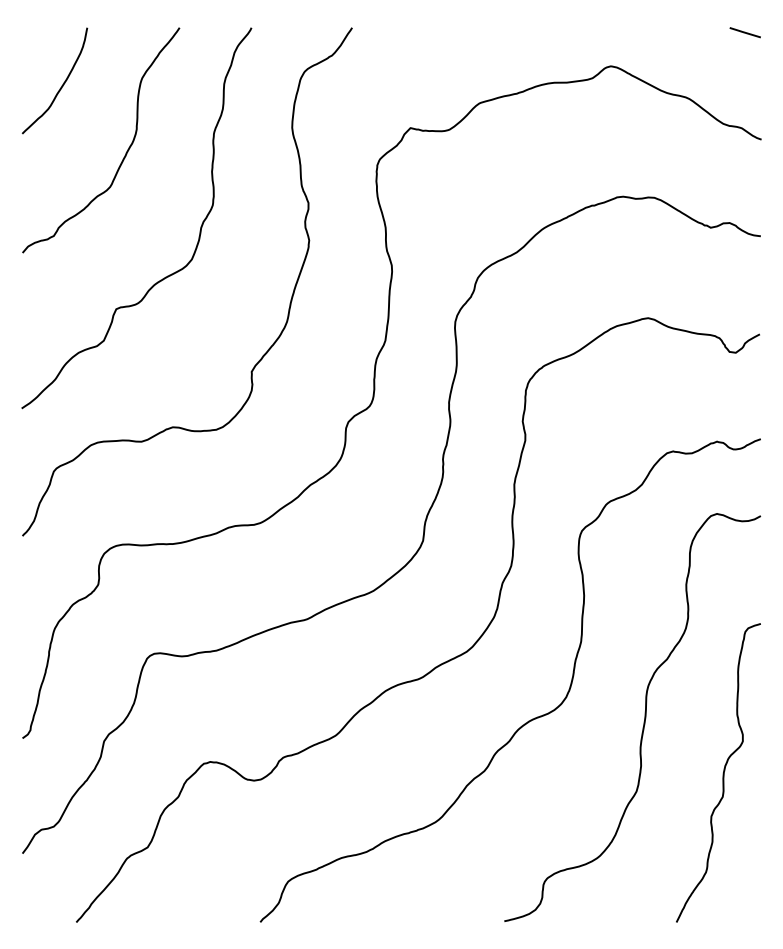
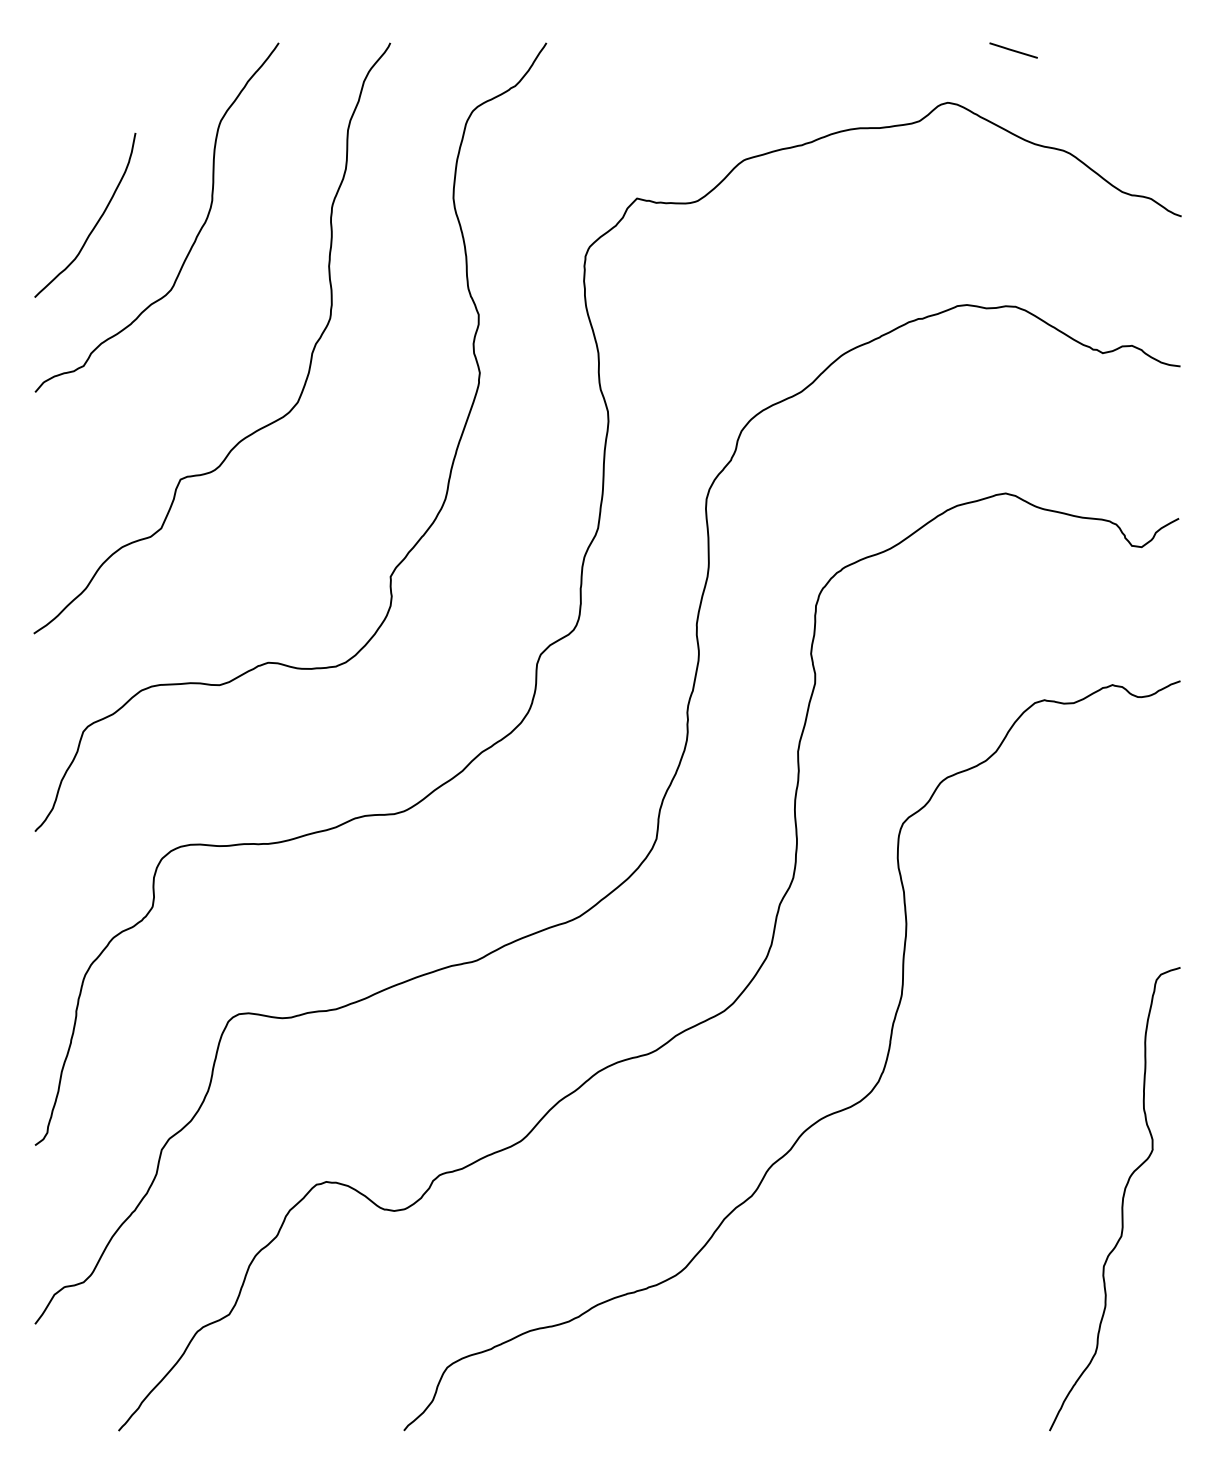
line: (744, 32) -> (1012, 50), moved
curve: (61, 85) -> (95, 222), moved
curve: (643, 721) -> (998, 1119), removed

